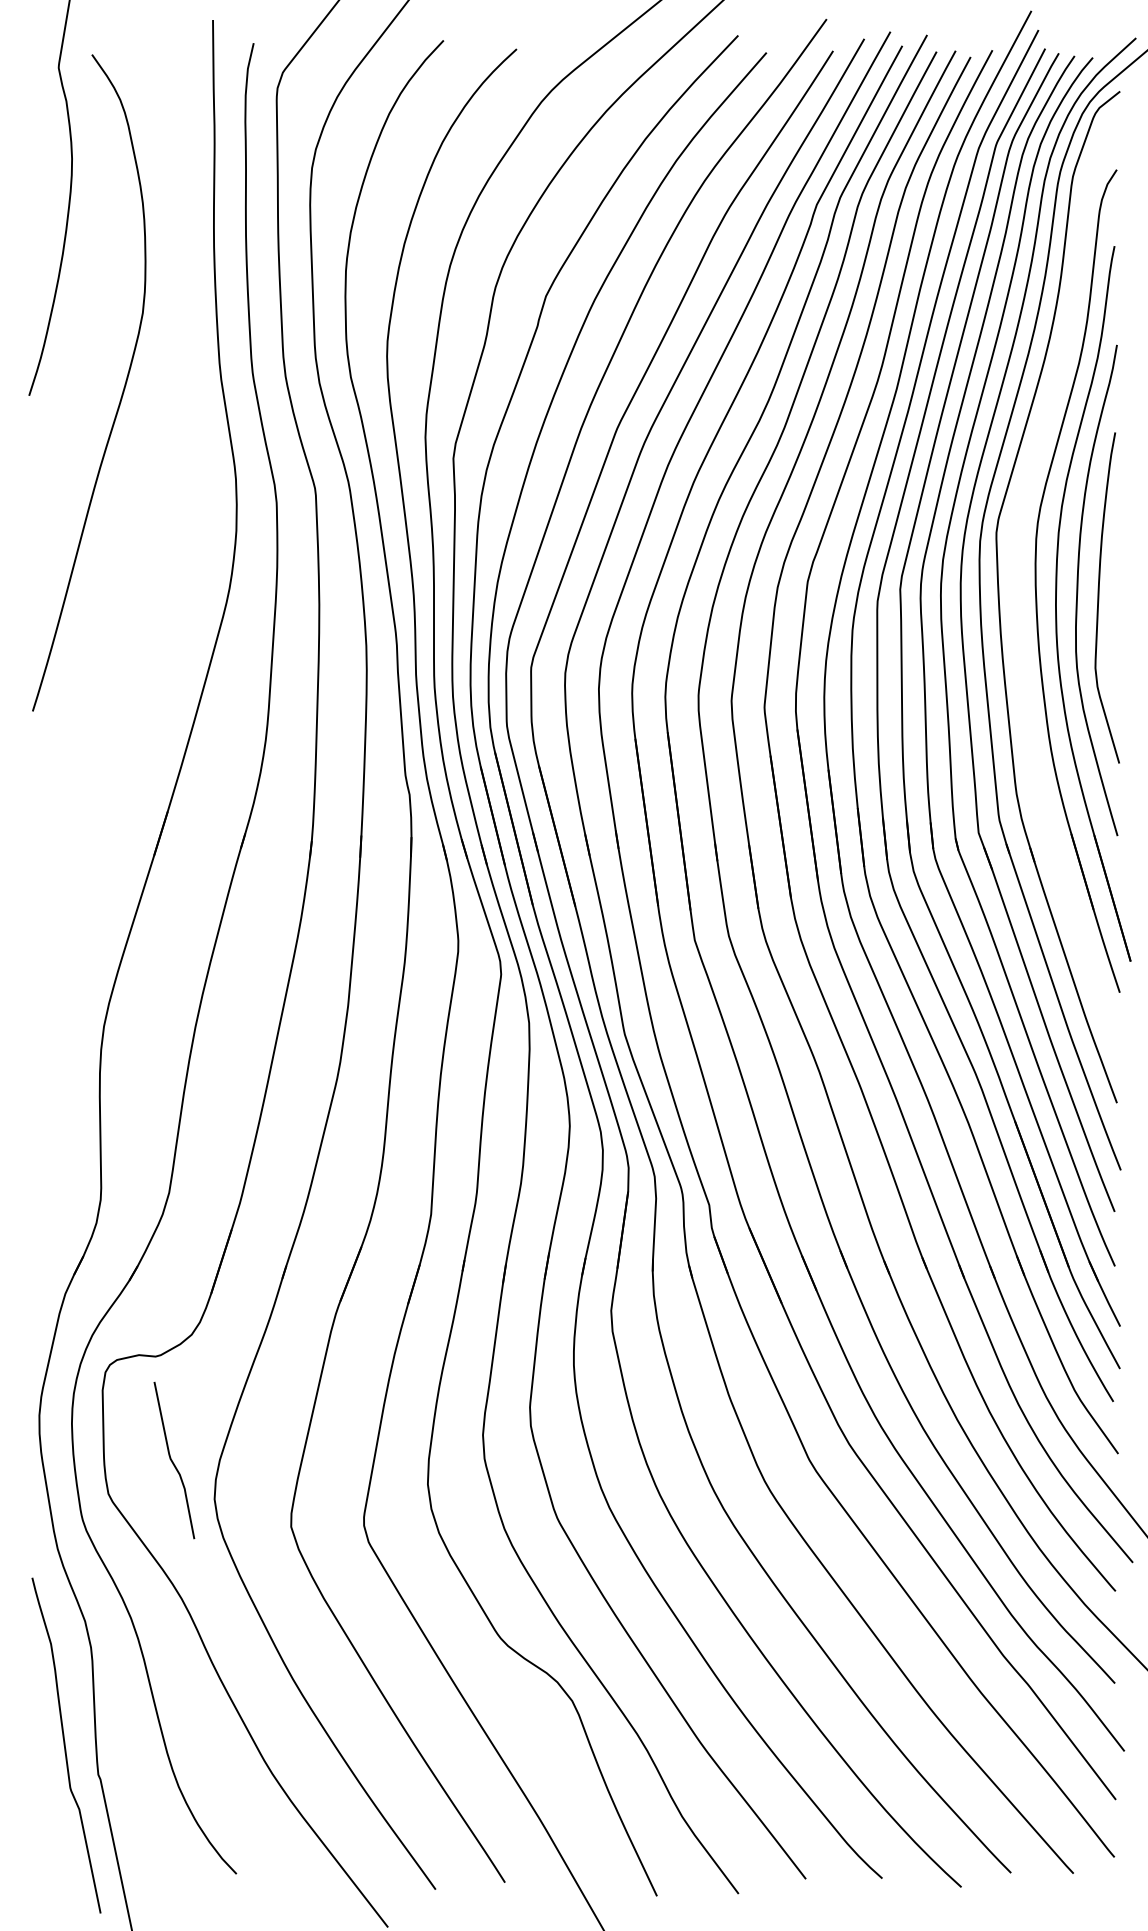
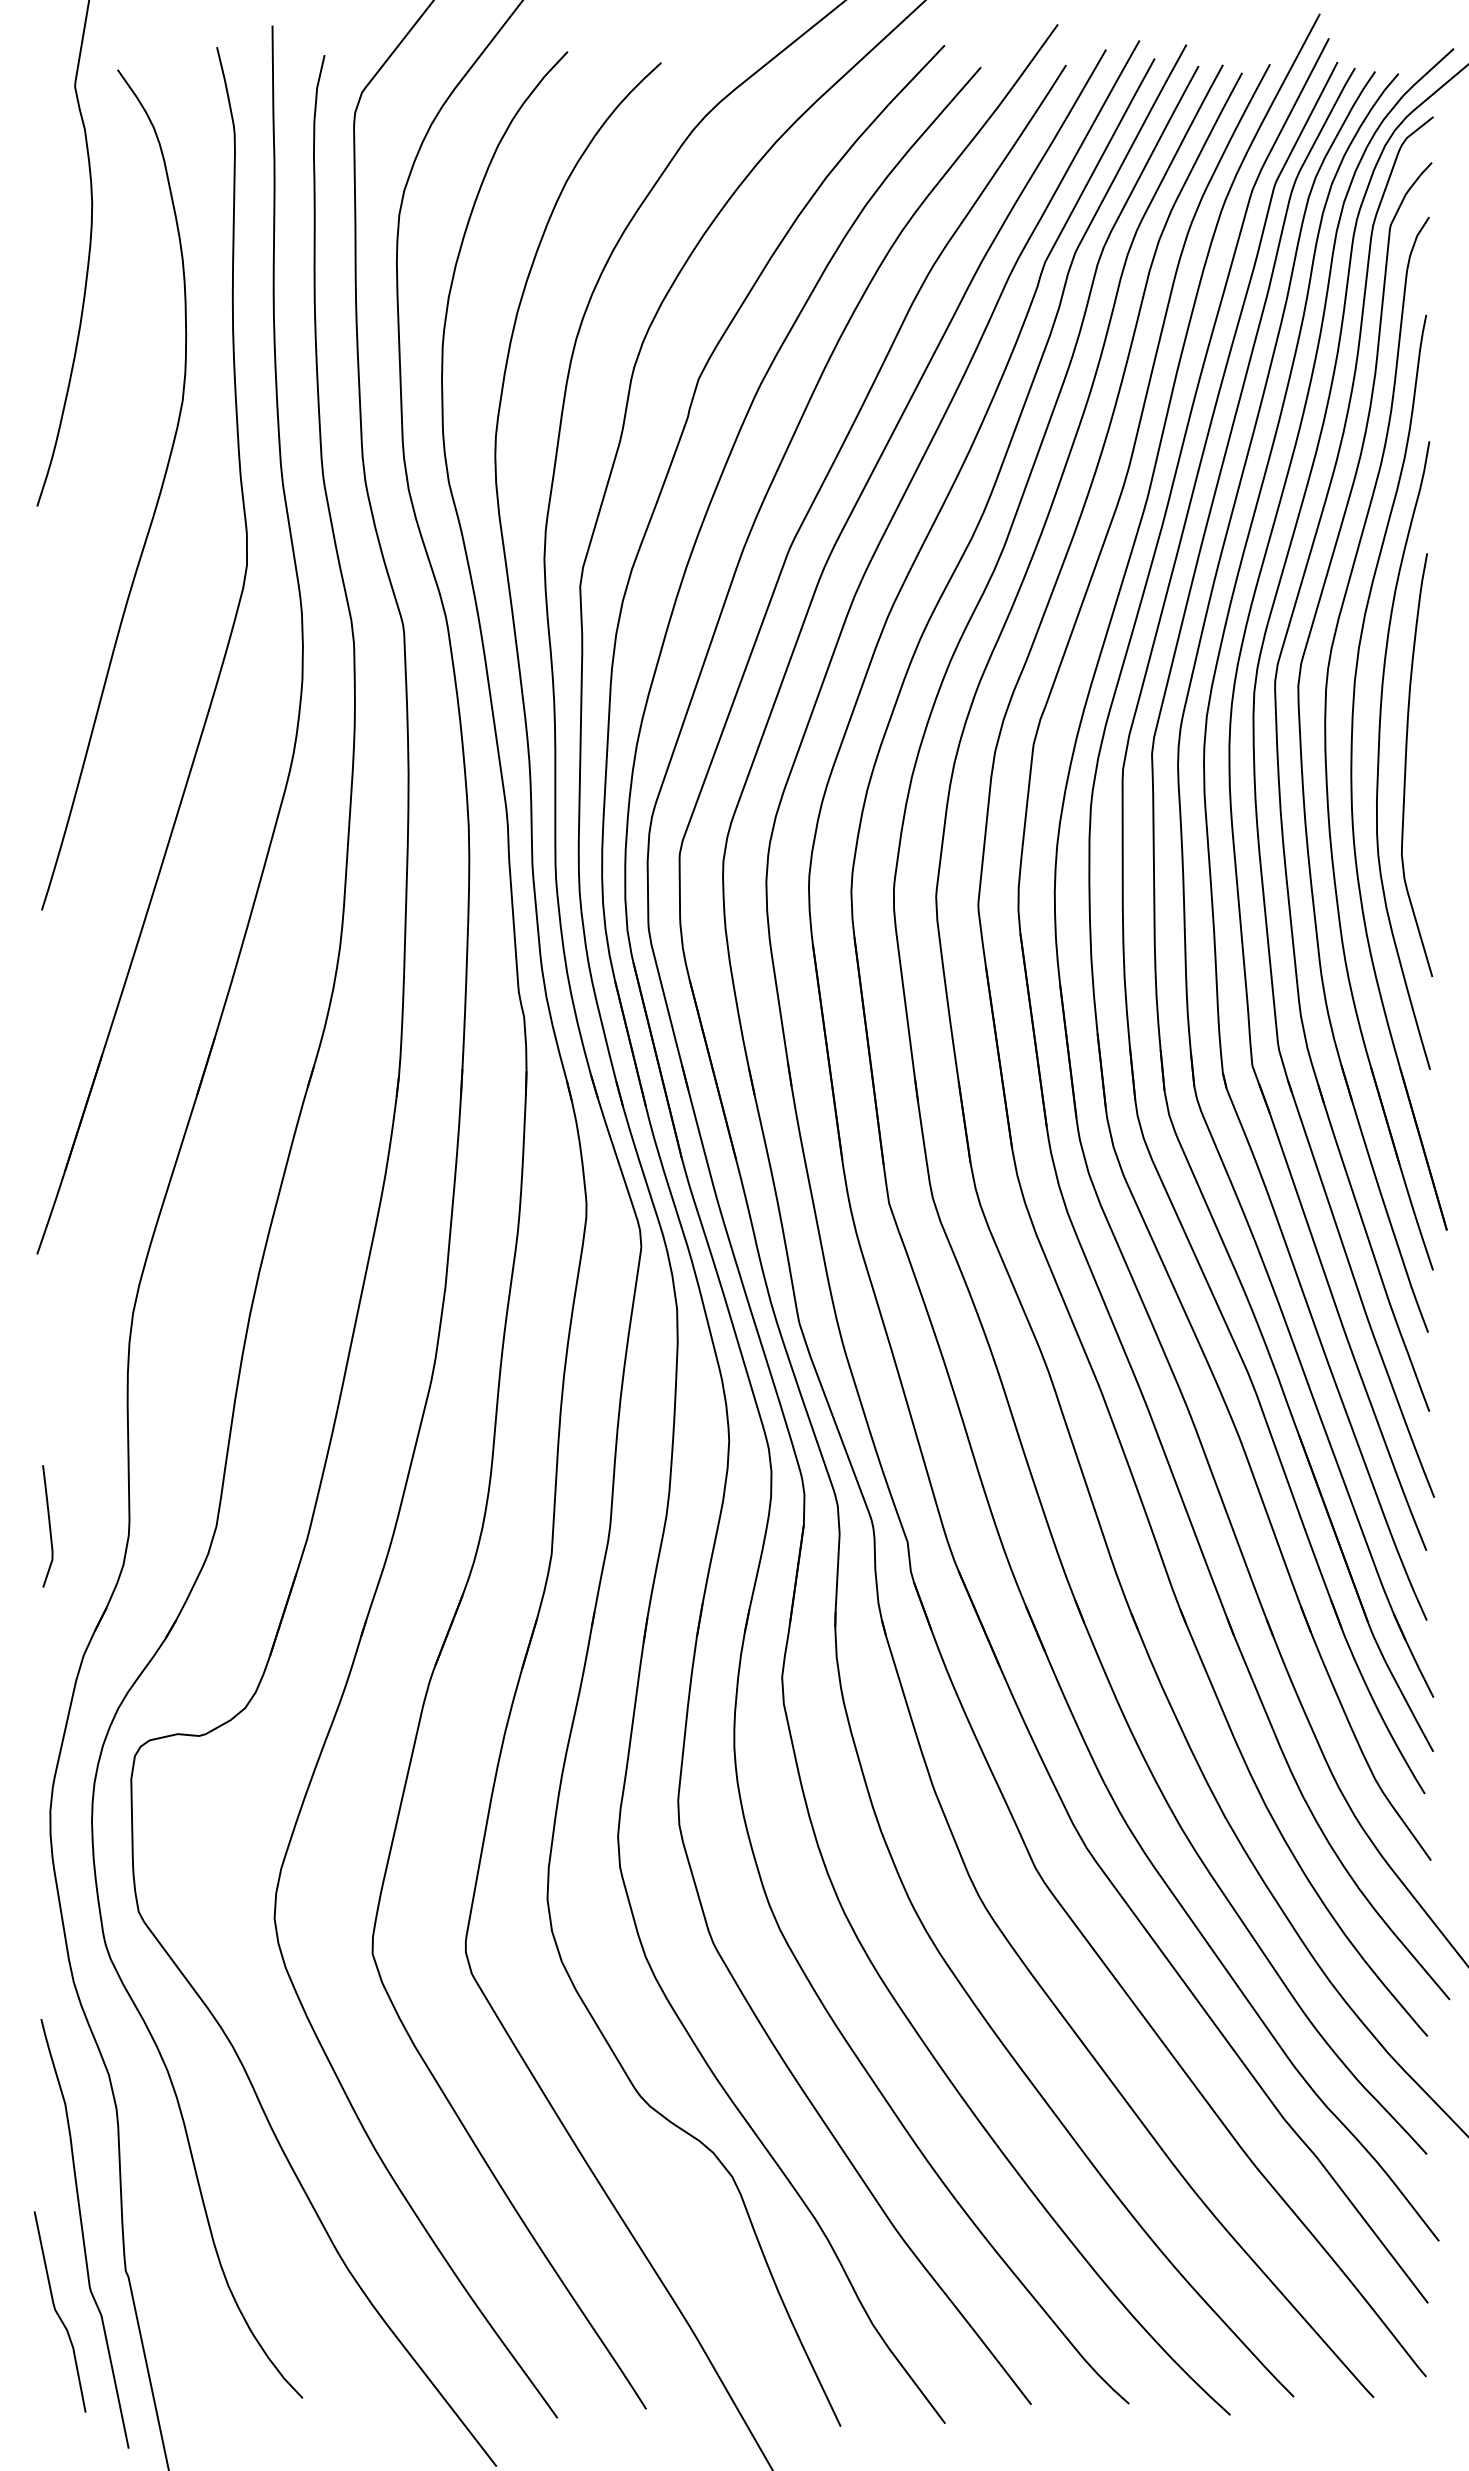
part: (171, 524) -> (219, 670), added
part: (1017, 591) -> (1302, 756), added
curve: (38, 1192) -> (49, 1526), added
curve: (172, 1460) -> (57, 2311), moved

